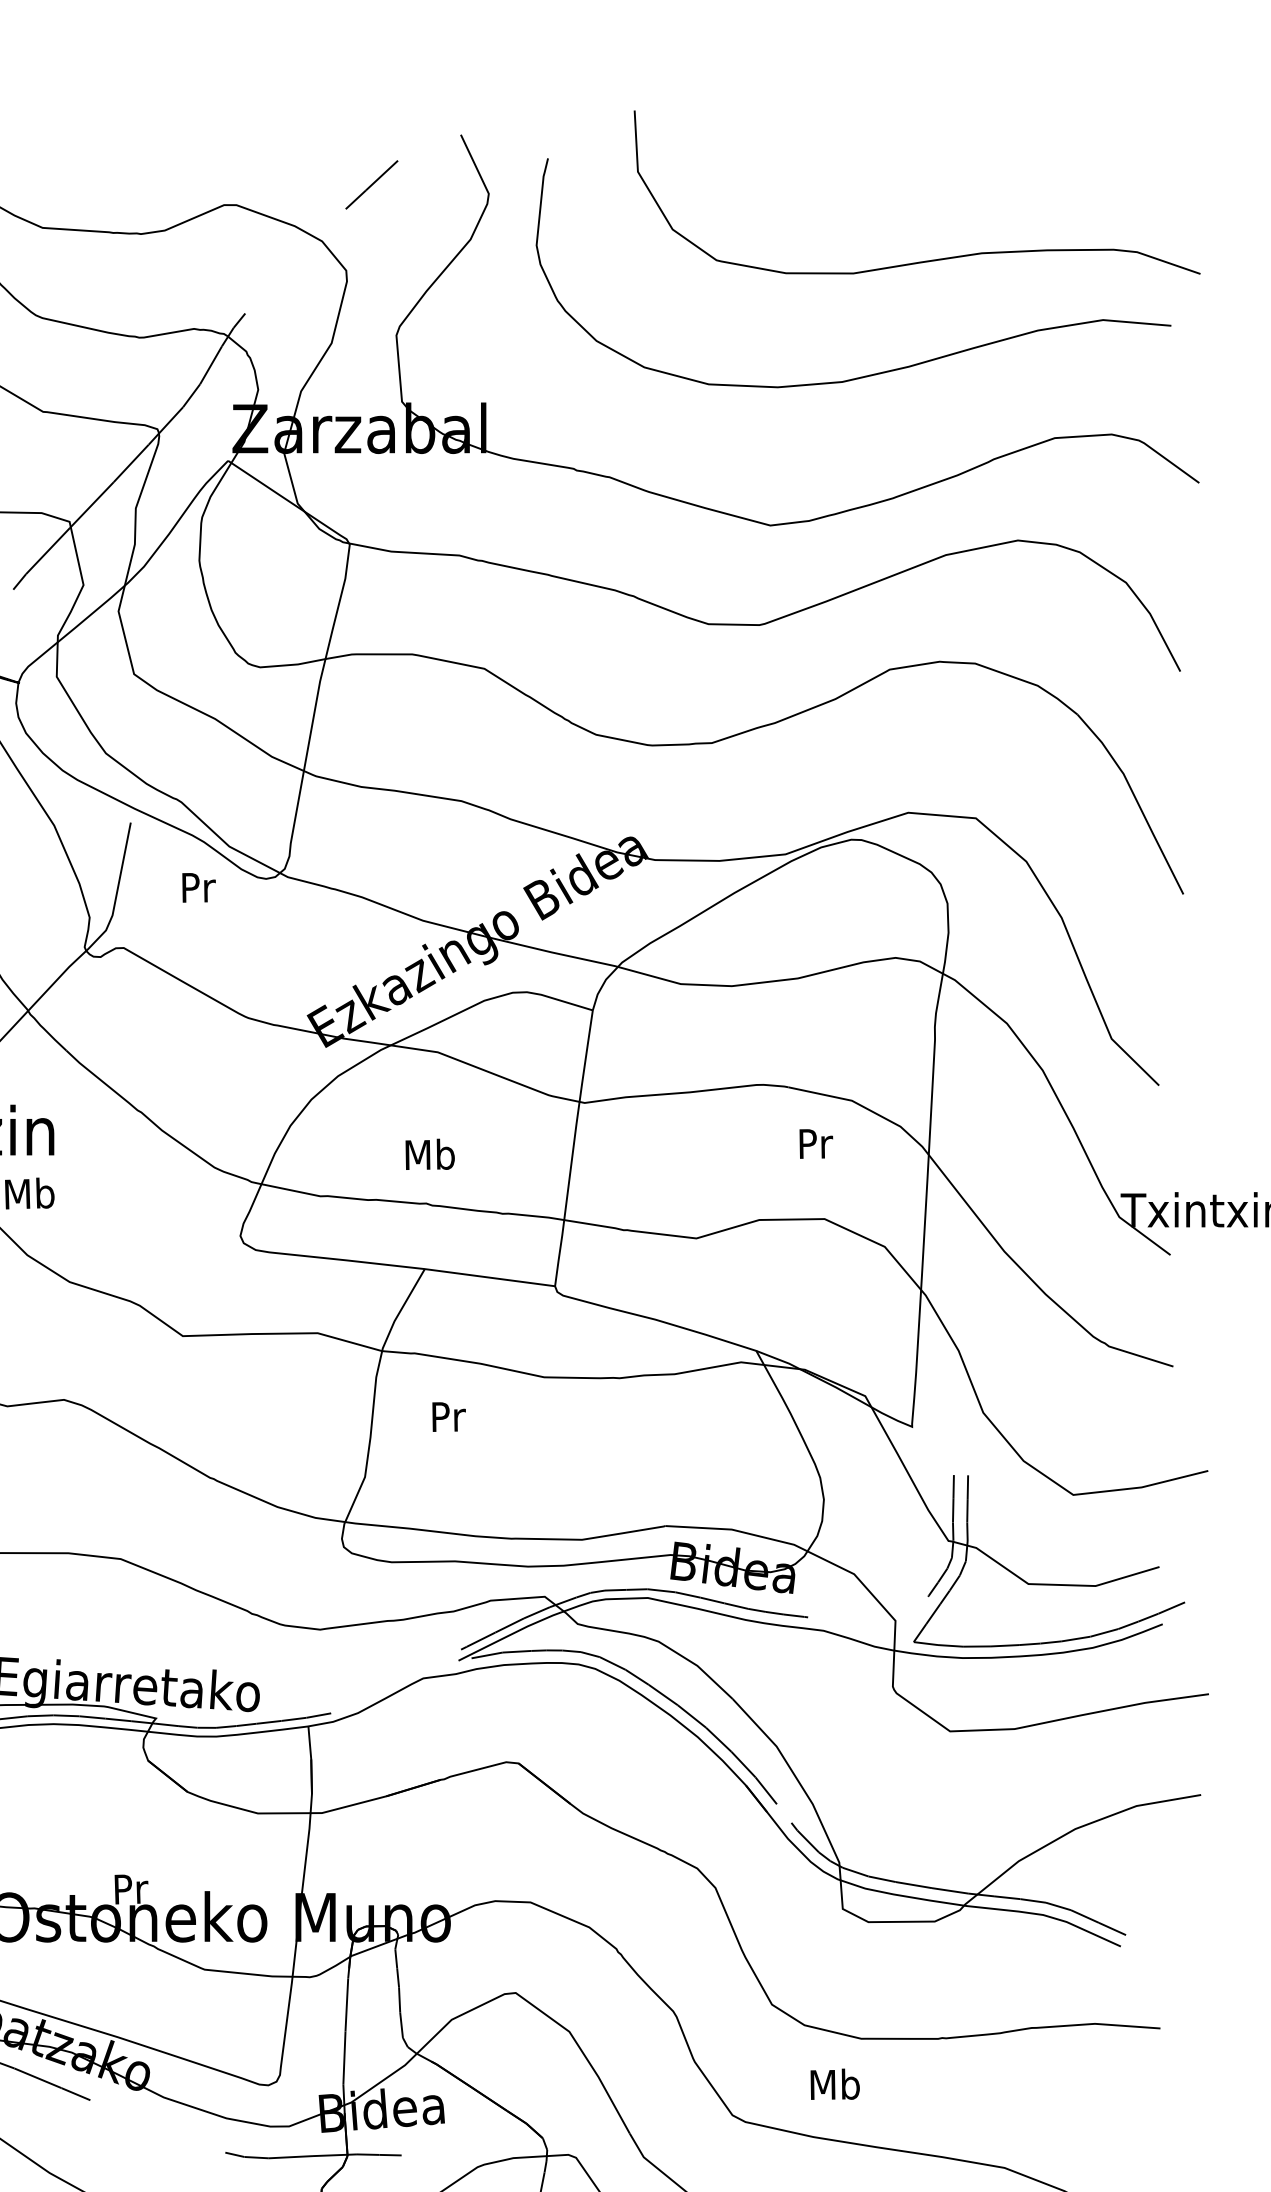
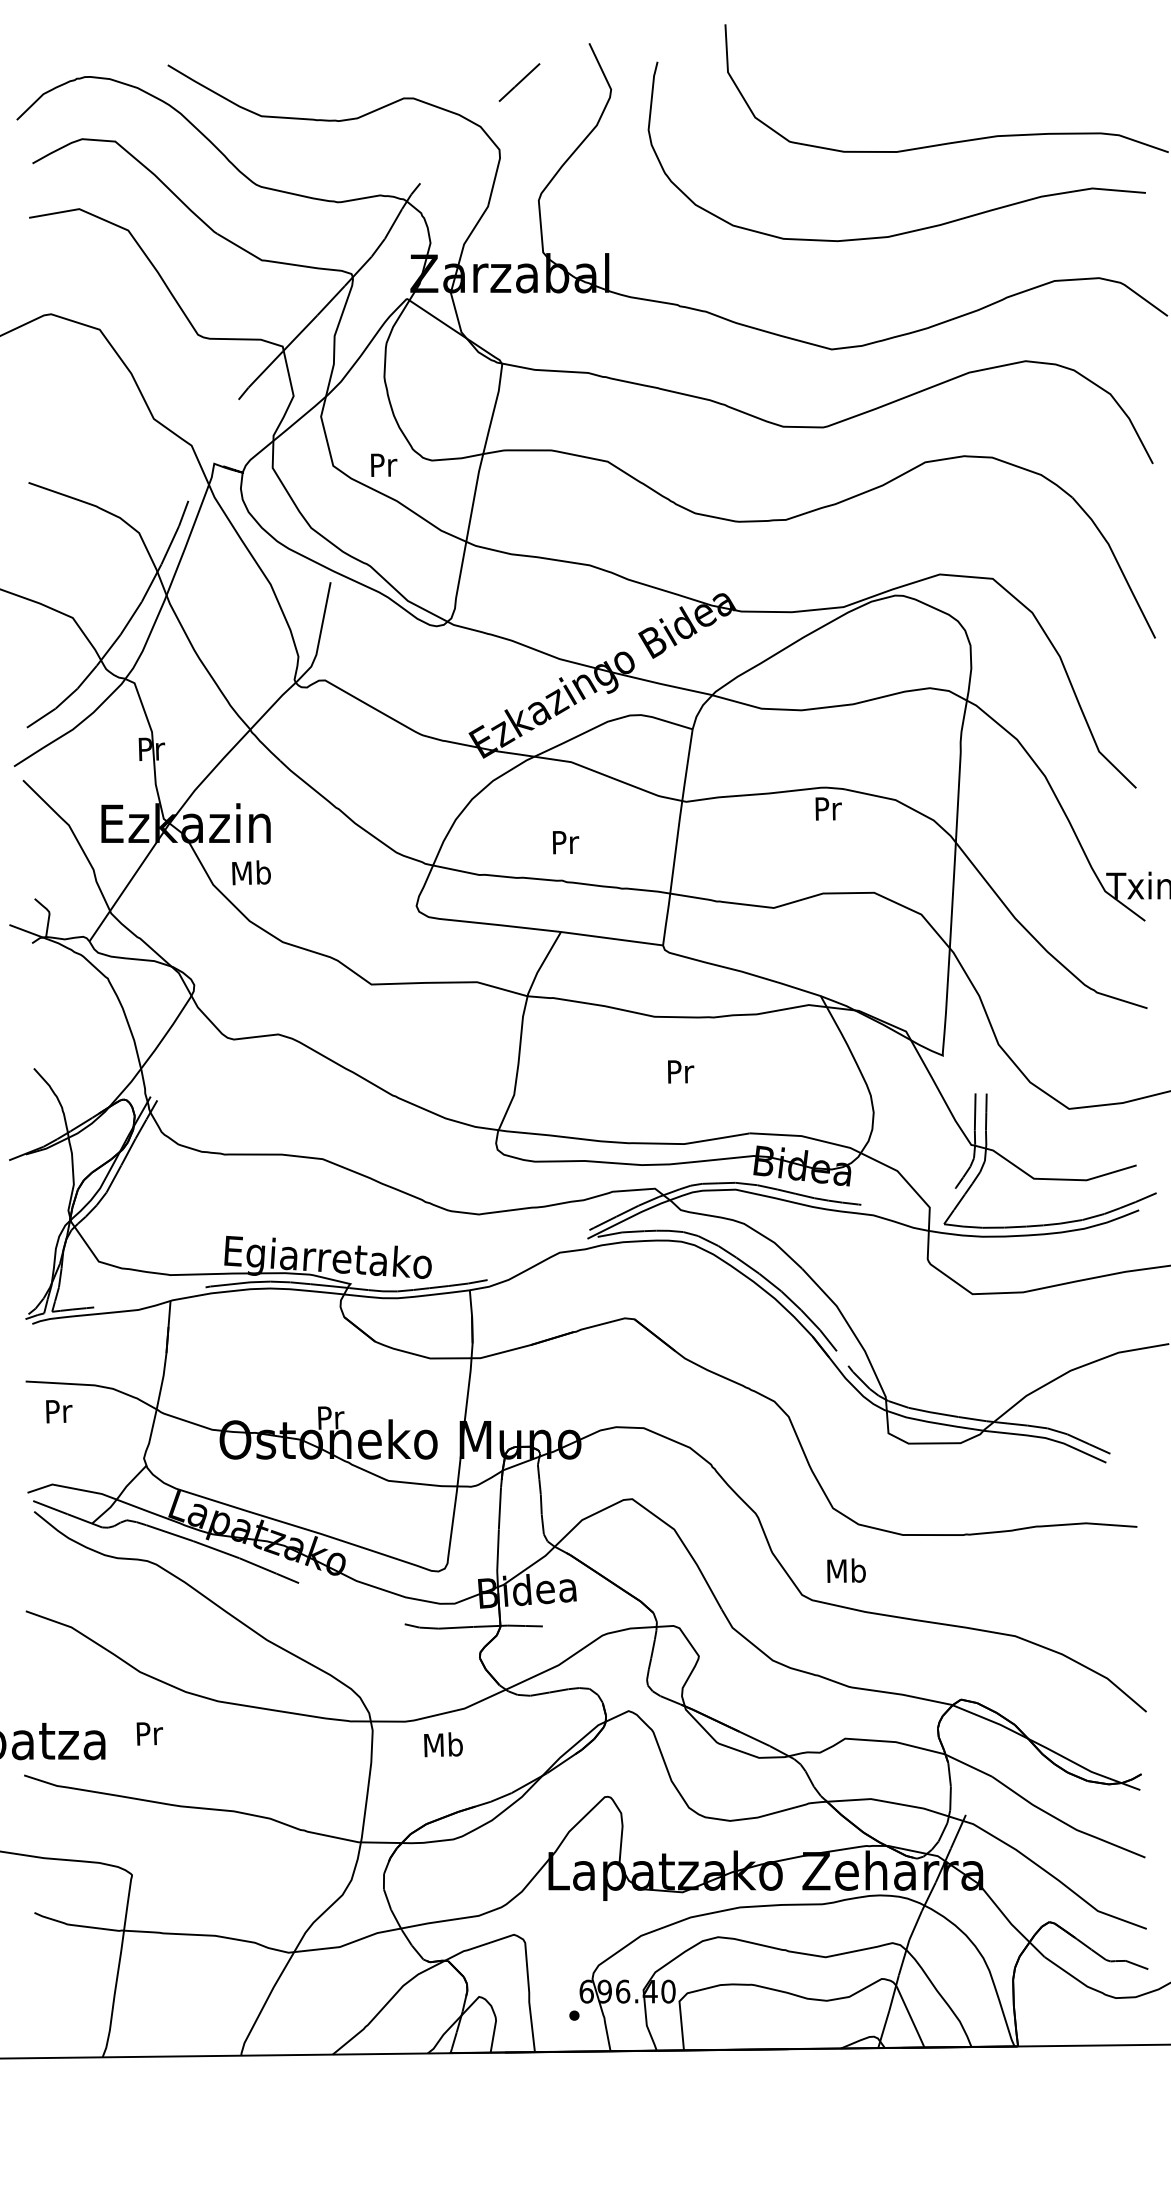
text: (199, 886) -> (384, 464), moved
text: (815, 1143) -> (828, 808), moved
text: (430, 1153) -> (565, 841), Mb -> Pr
text: (449, 1416) -> (681, 1071), moved
text: (835, 2084) -> (846, 1570), moved

